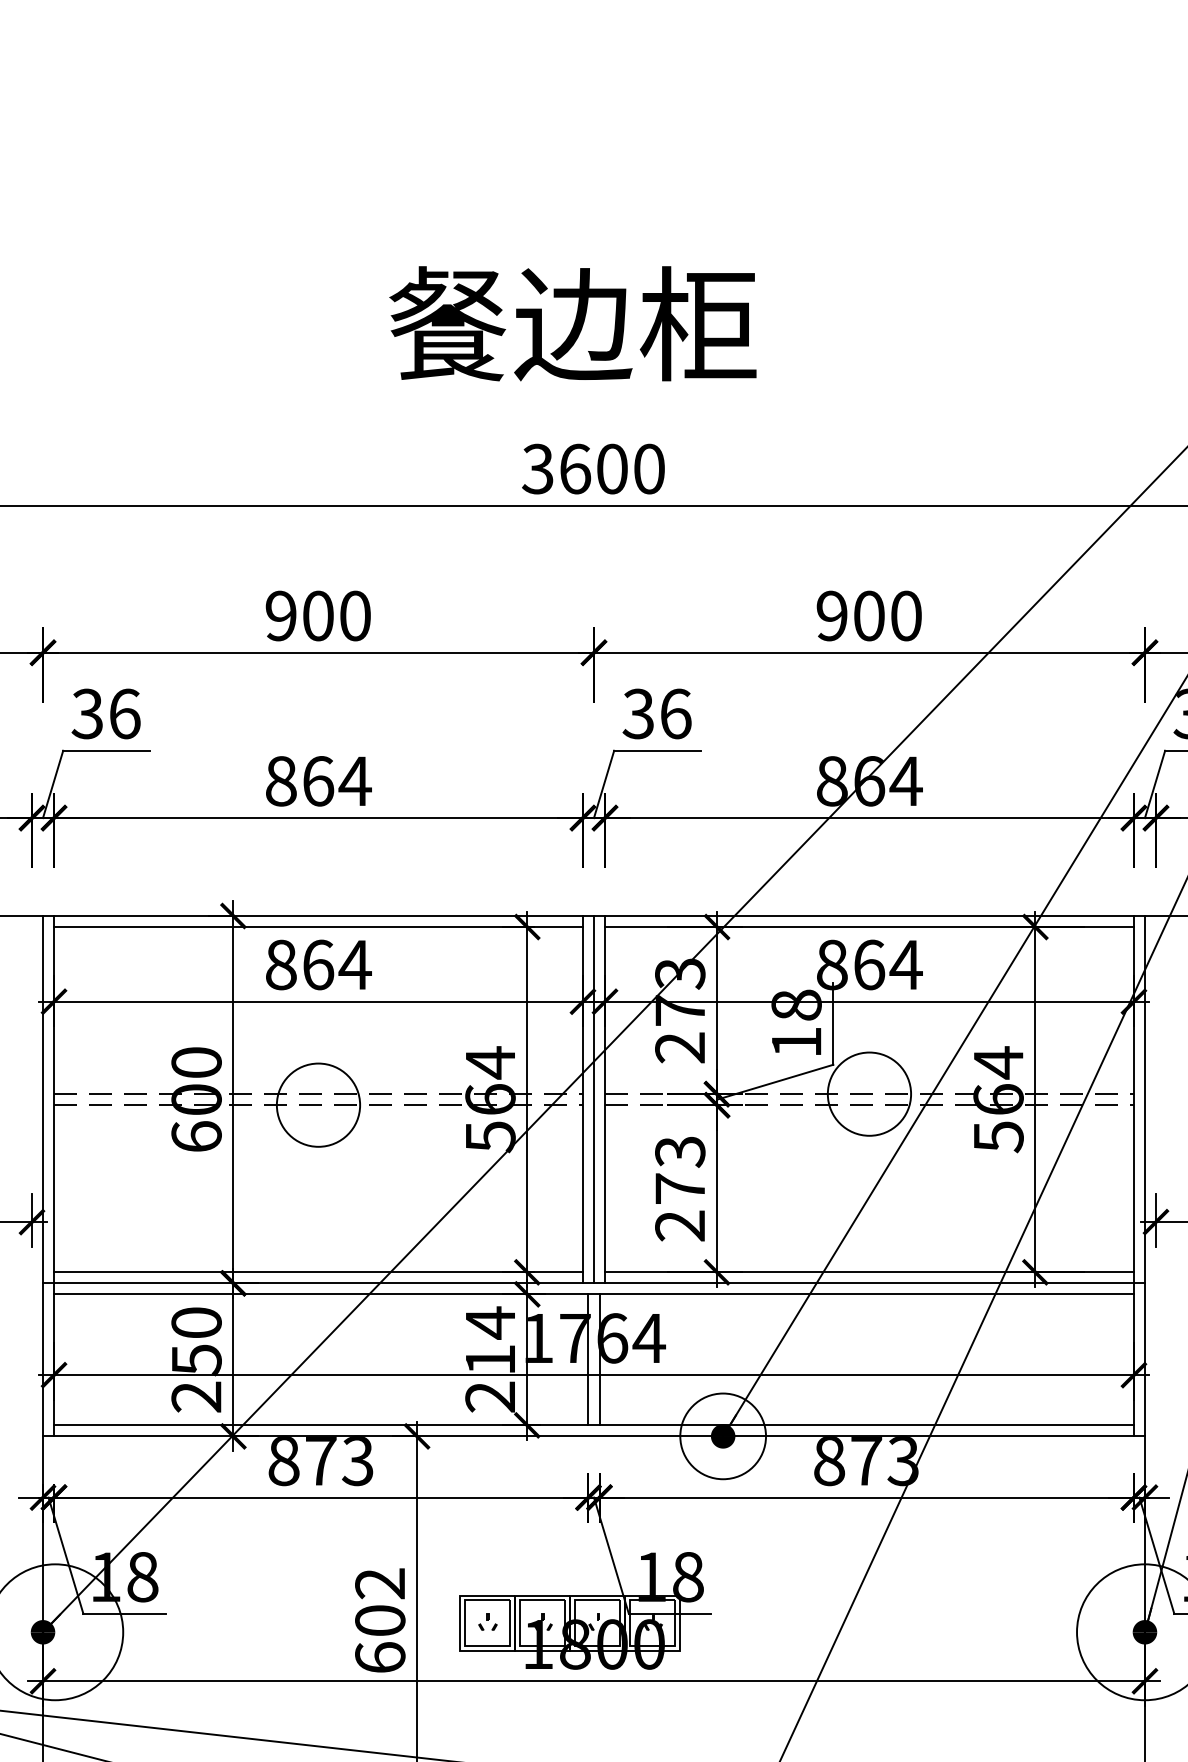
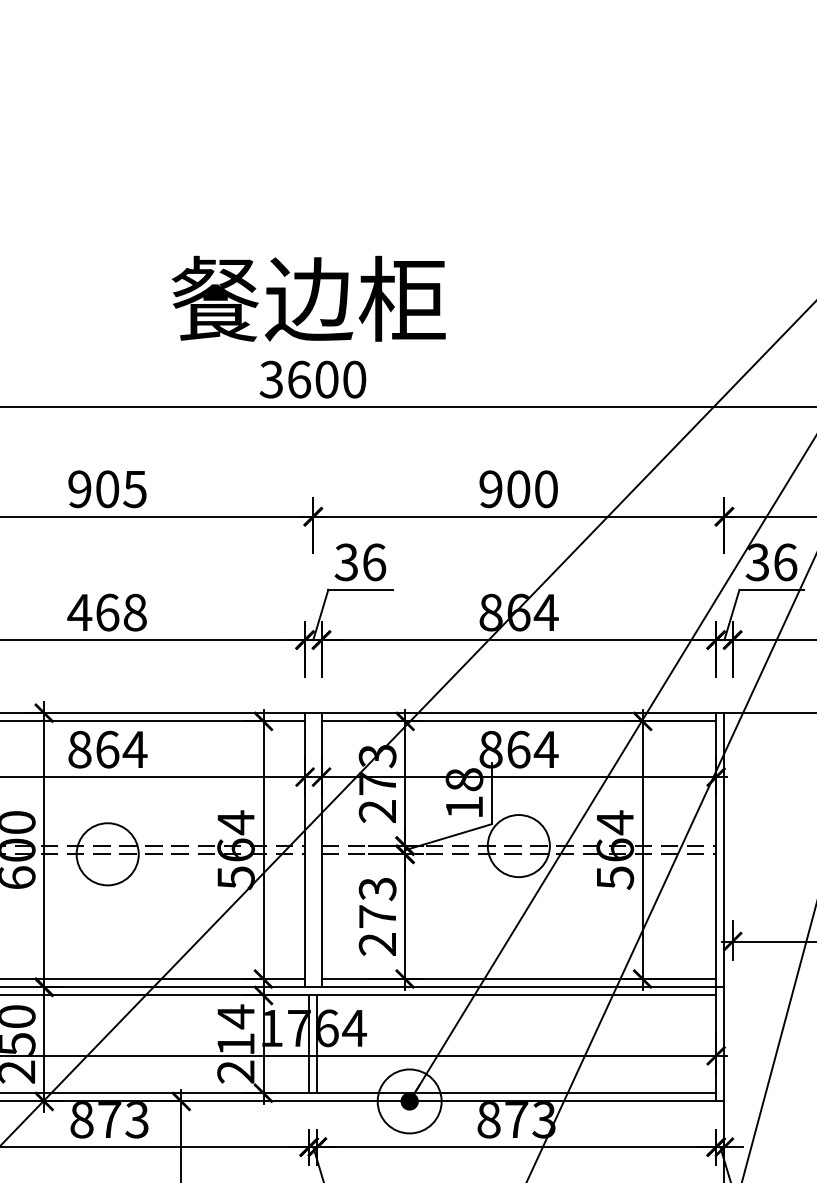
text: (572, 323) -> (308, 298), moved
text: (354, 615) -> (134, 488), 900 -> 905
text: (317, 781) -> (106, 612), 864 -> 468
line: (593, 1099) -> (312, 850), removed

